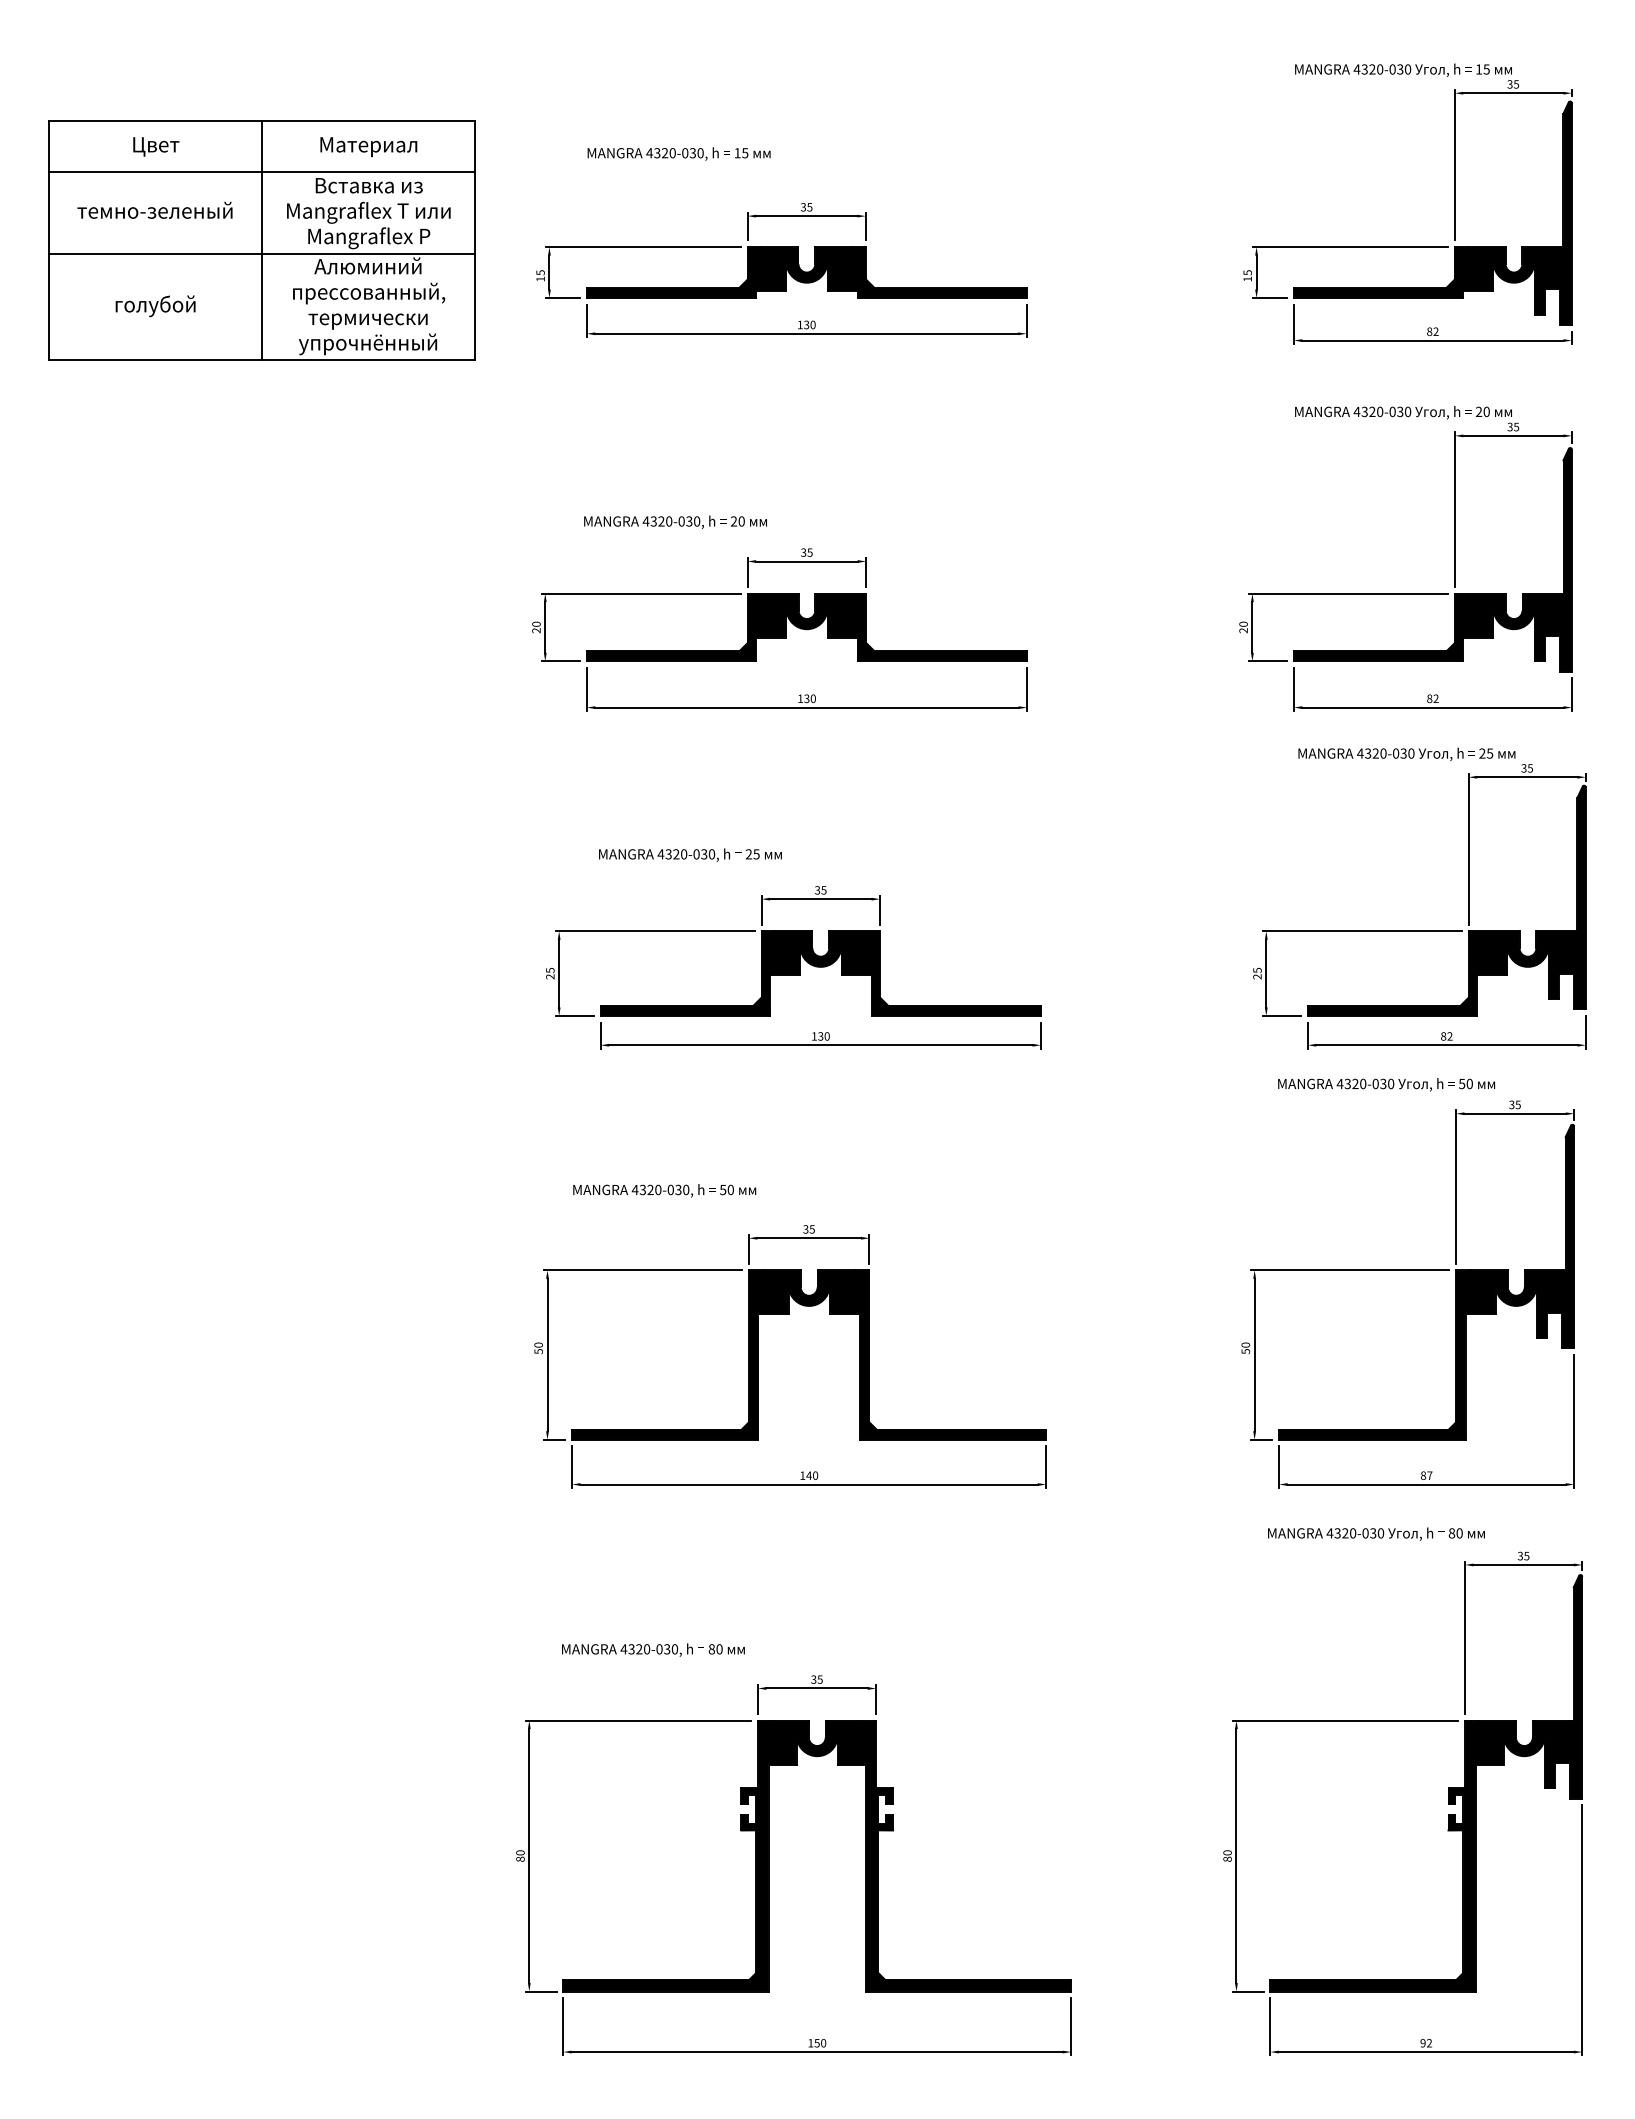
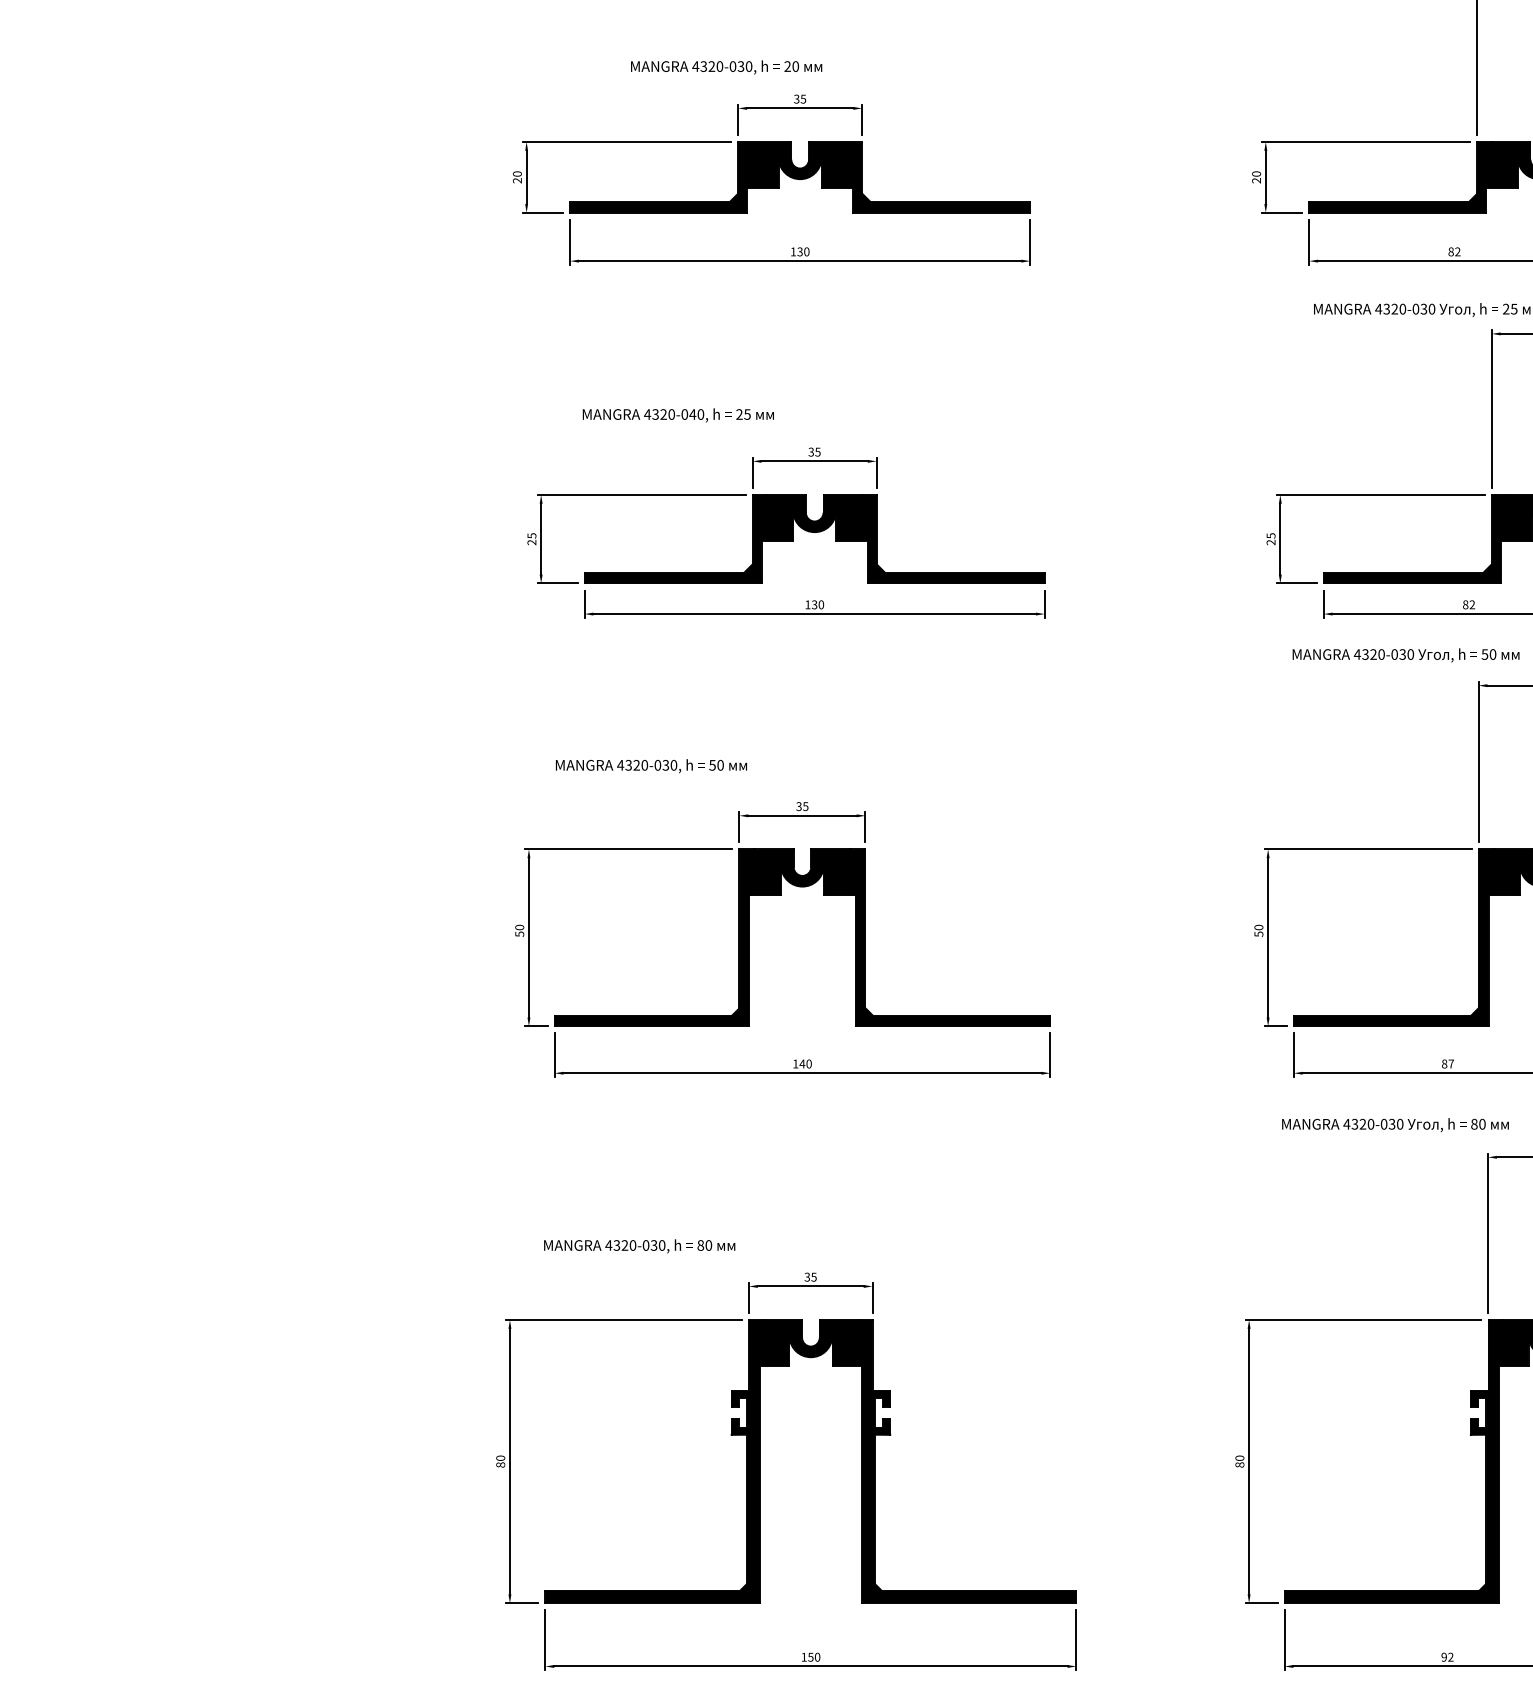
text: (675, 521) -> (726, 66), moved
text: (703, 854) -> (692, 414), 4320-030, -> 4320-040,

